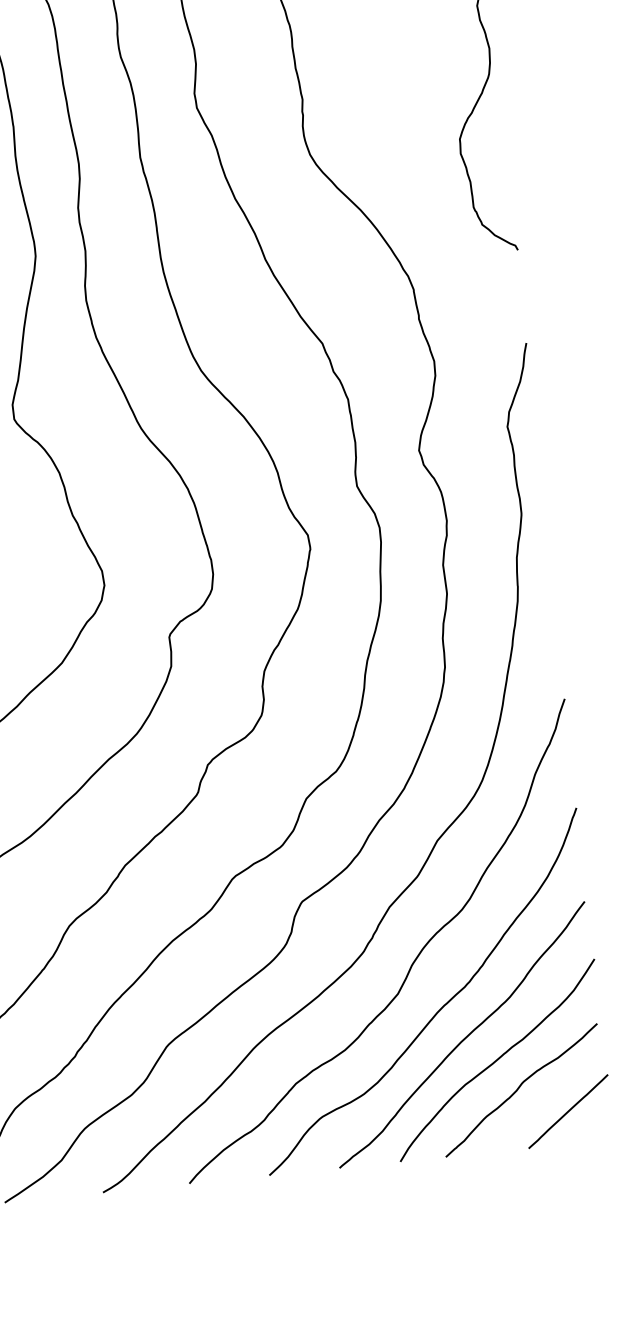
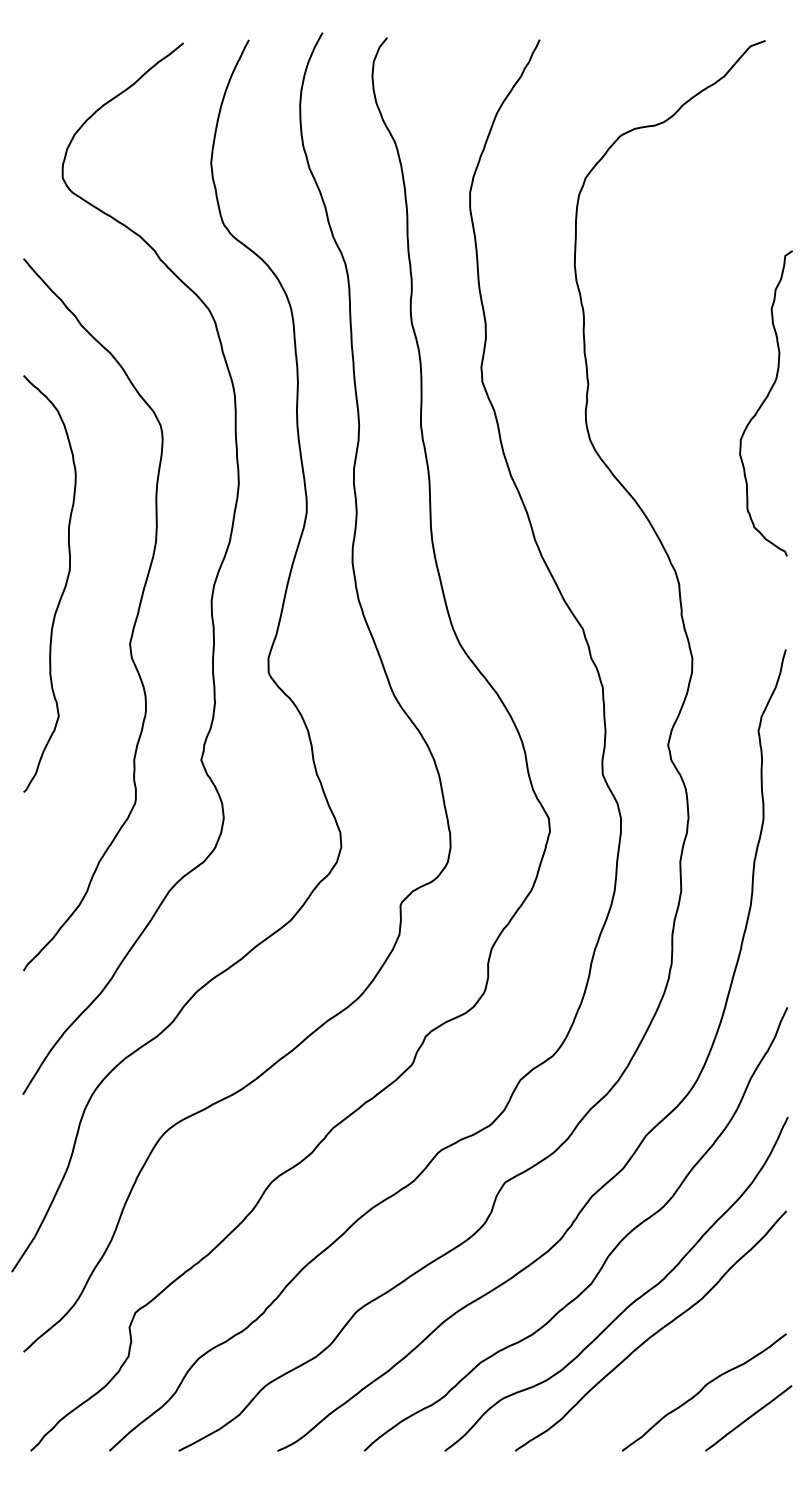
curve: (497, 1060) -> (683, 1360), removed

